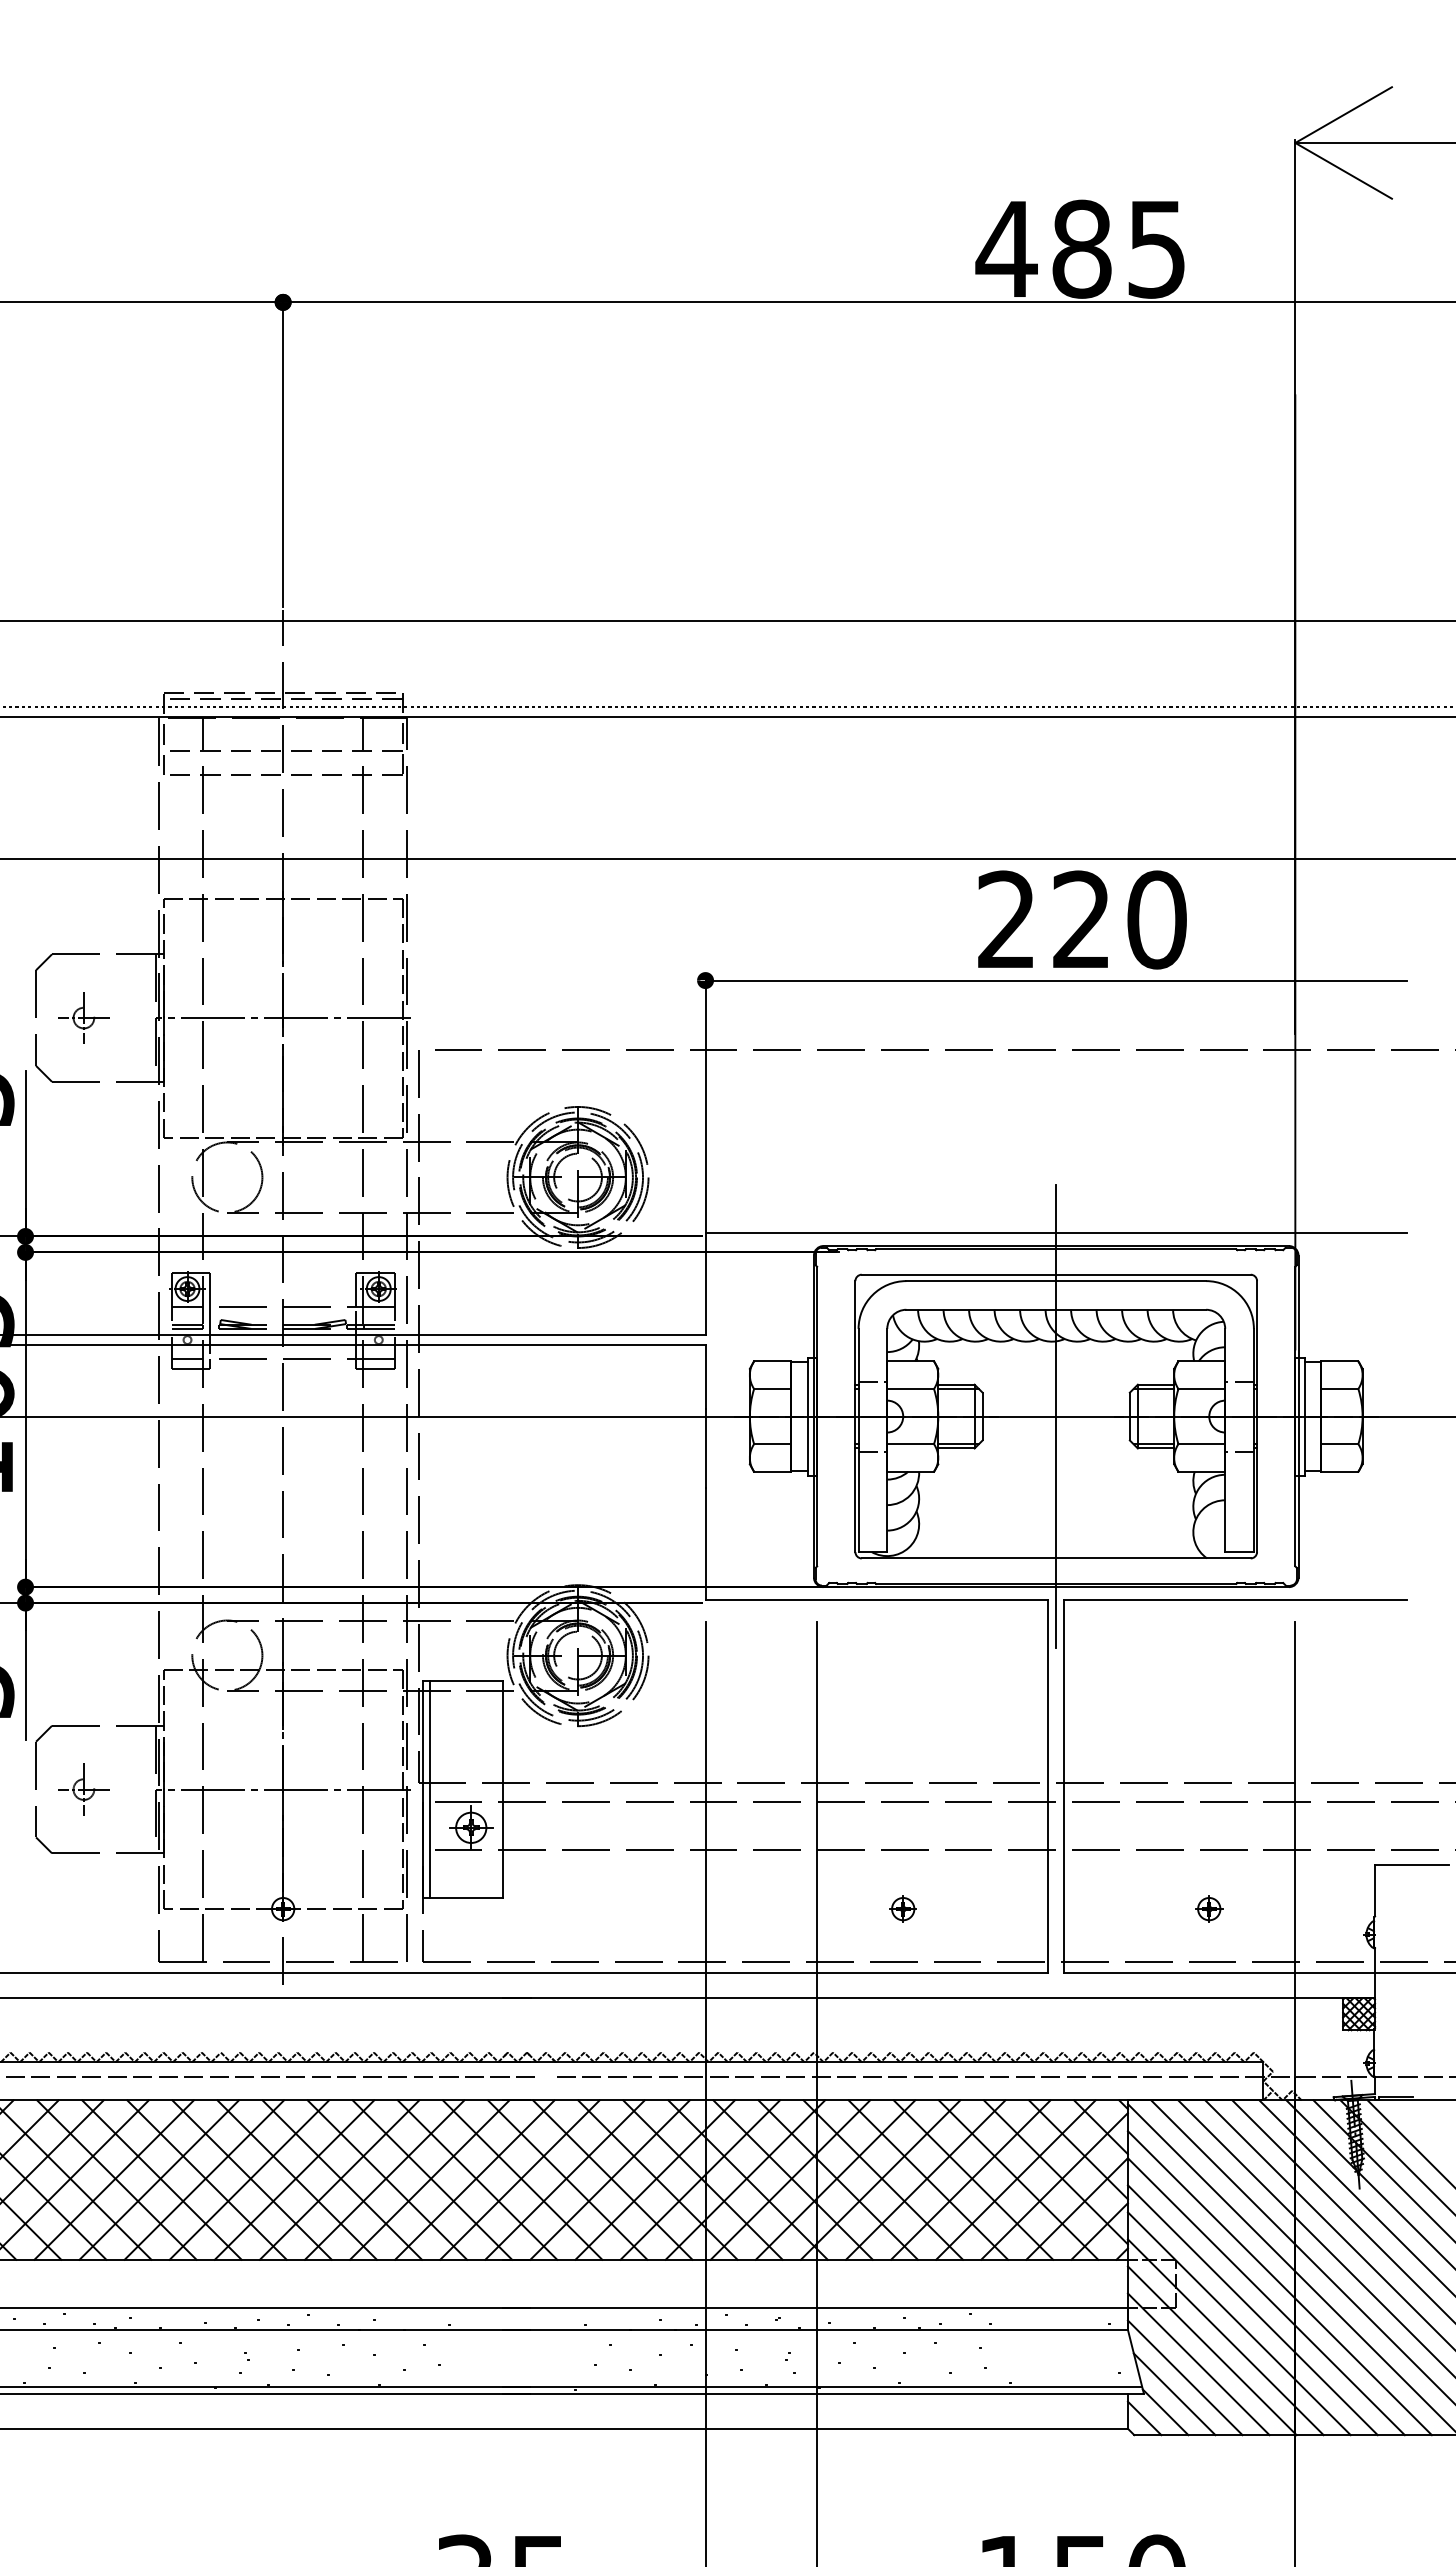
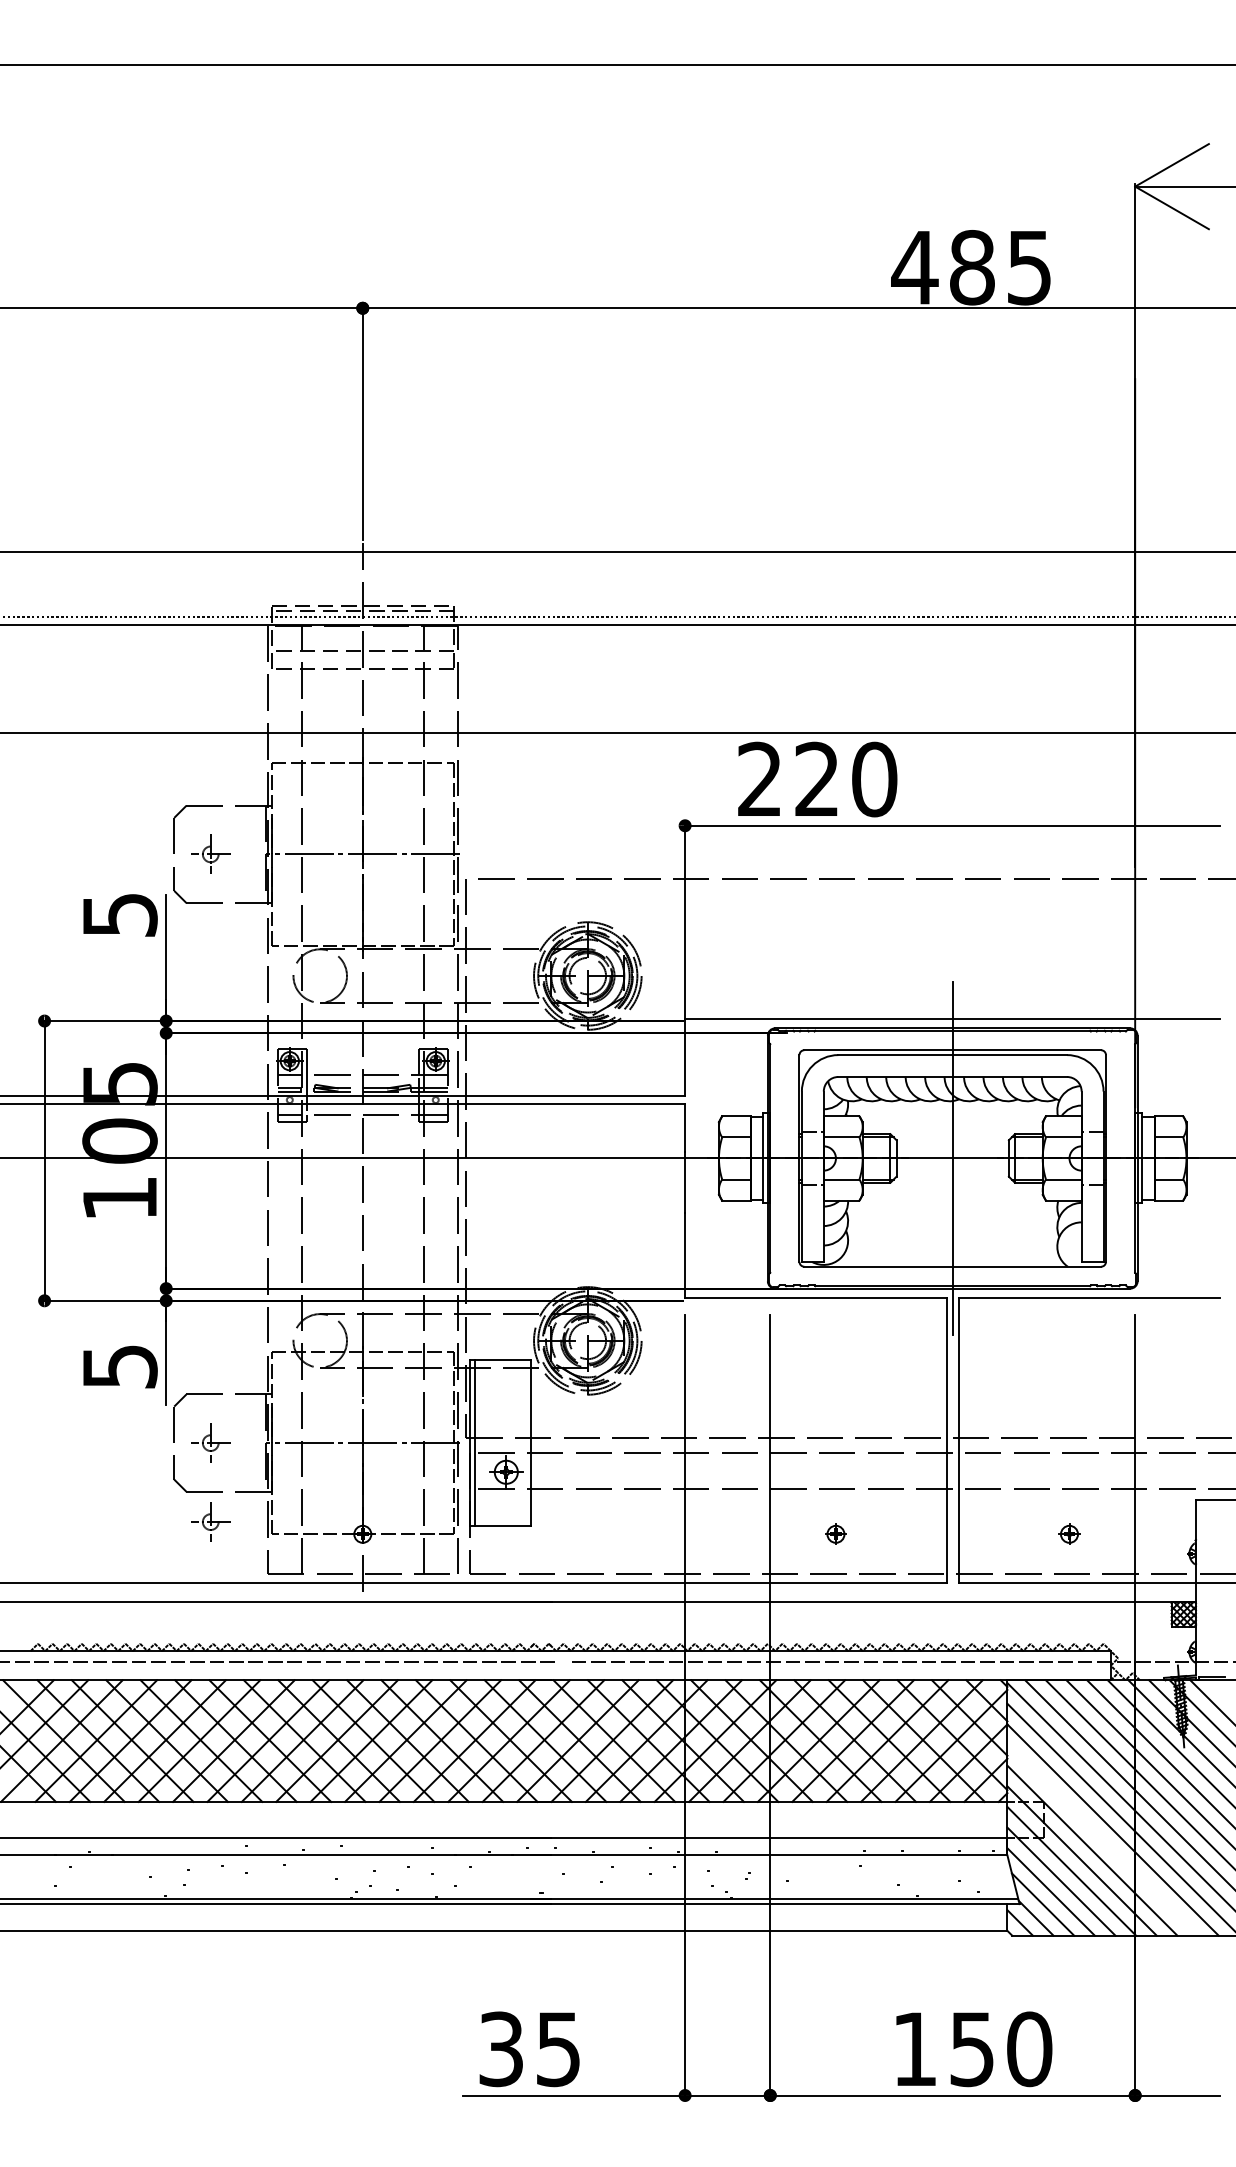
text: (1082, 919) -> (817, 779), moved
part: (83, 1892) -> (210, 1521), added
line: (1252, 2310) -> (1102, 1840), removed

